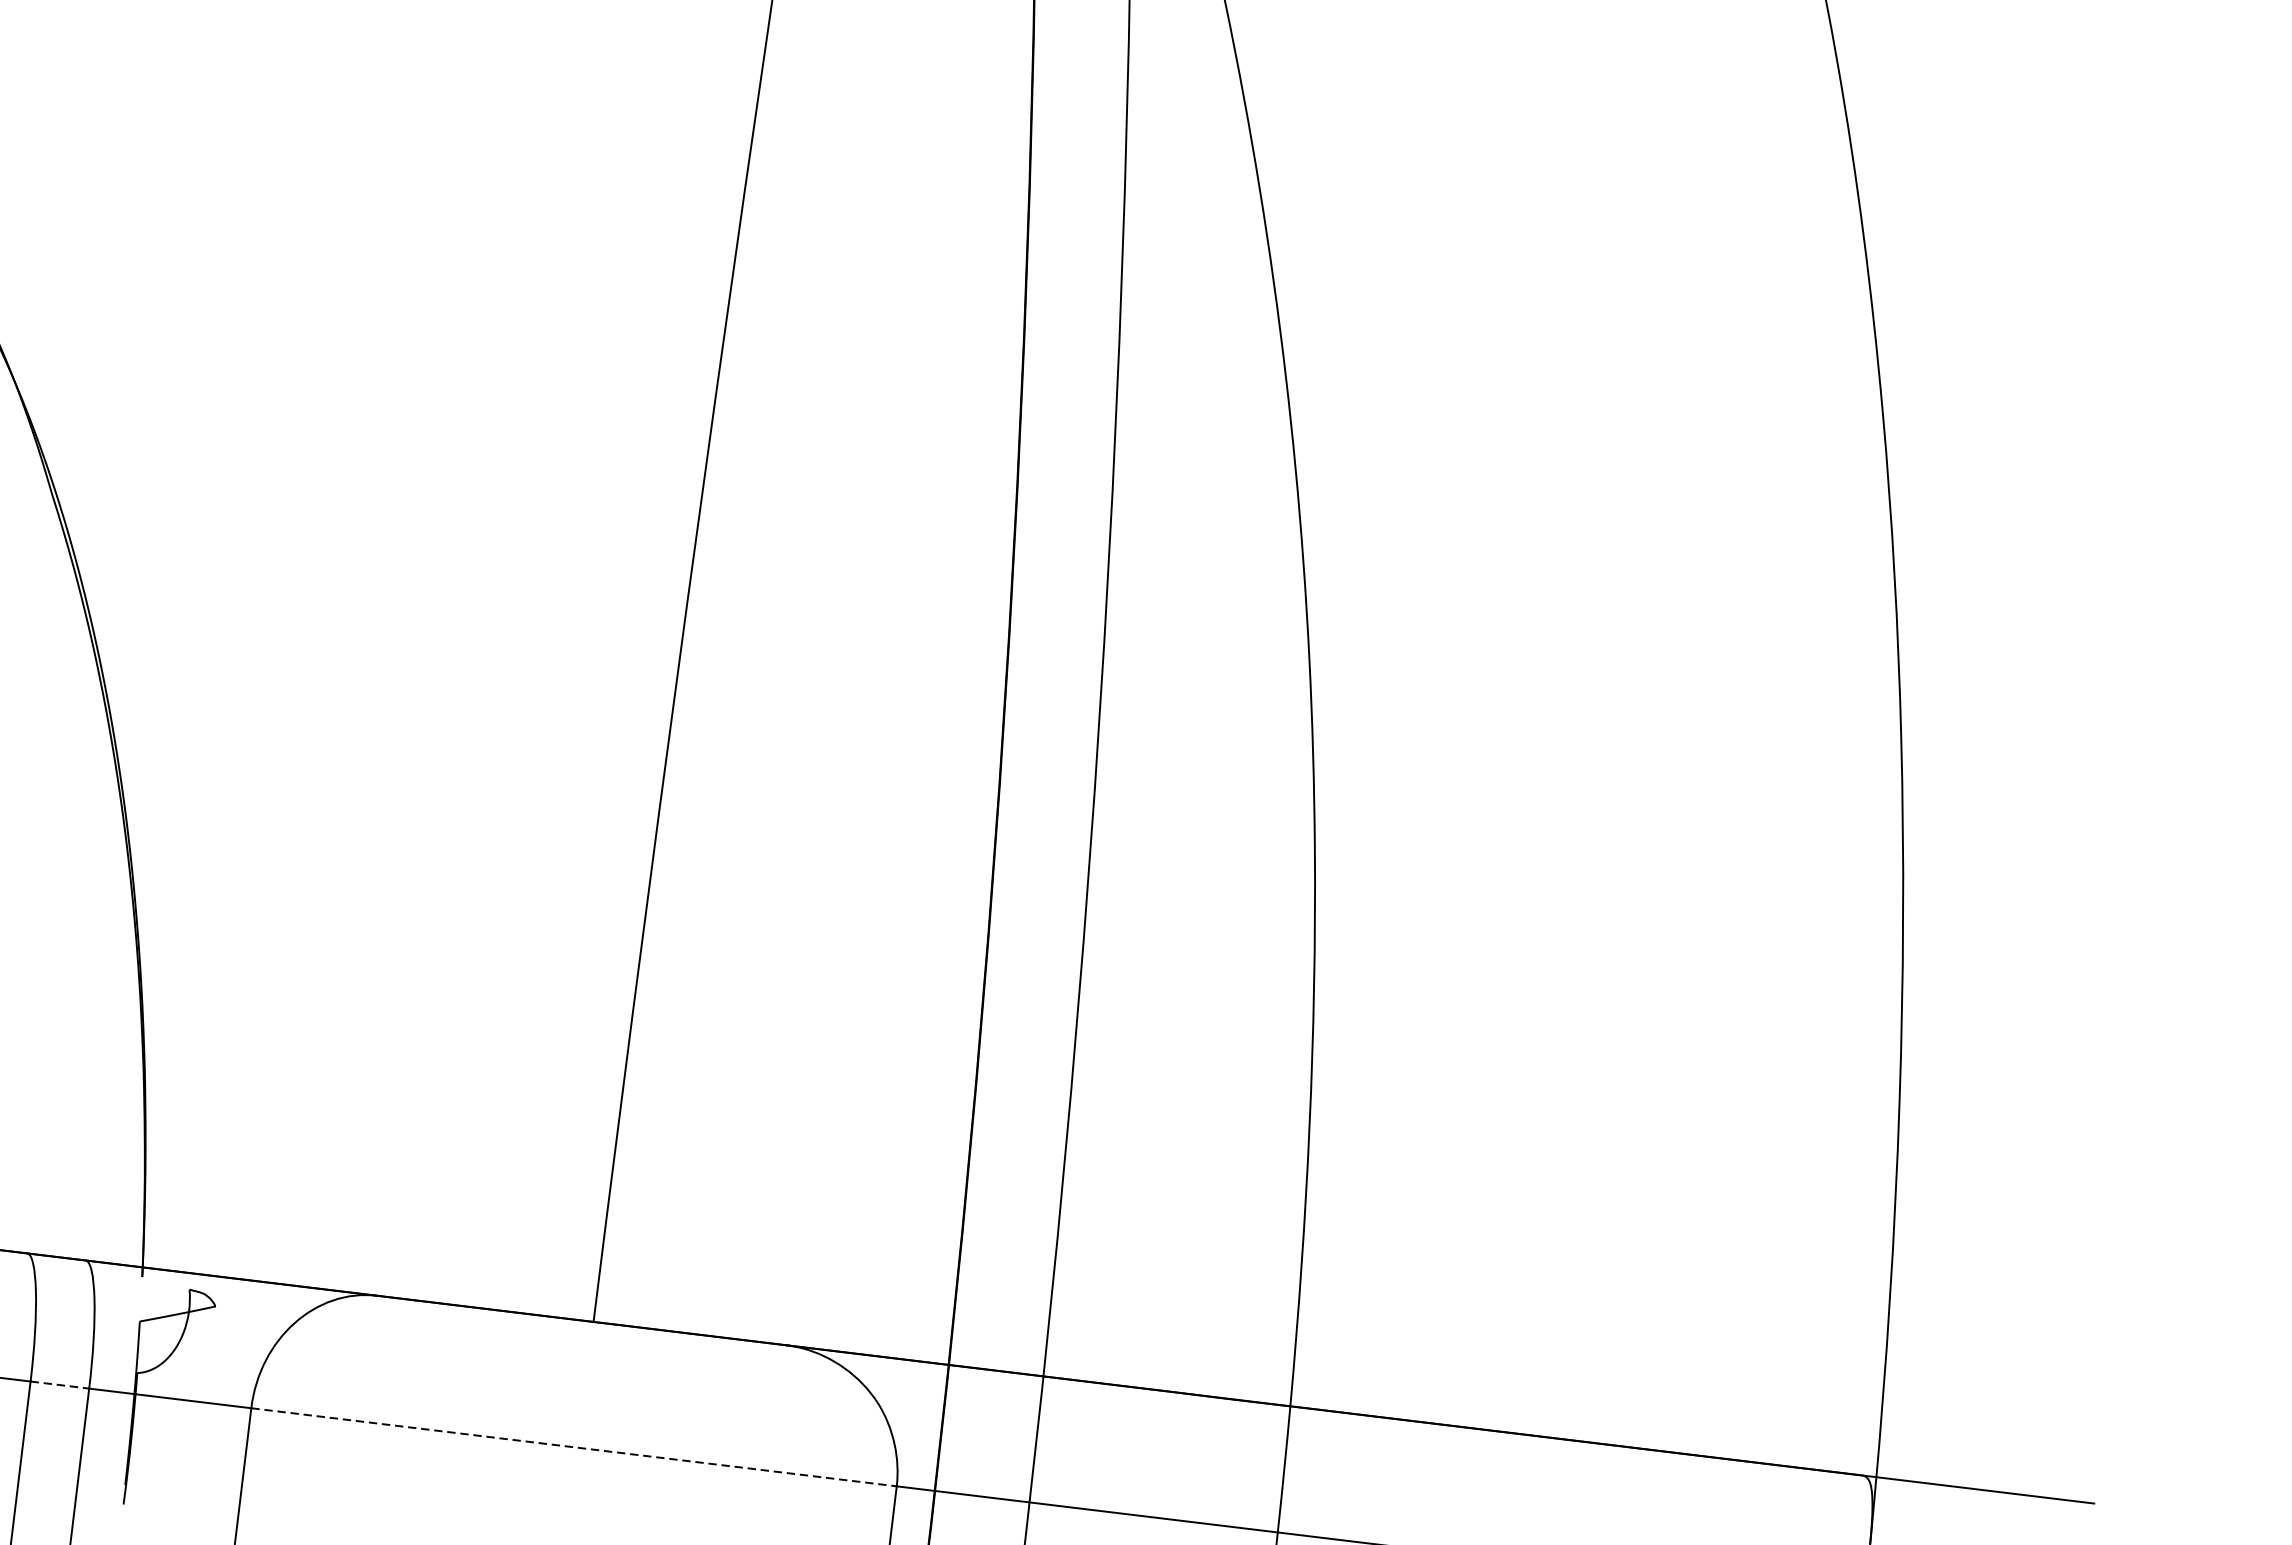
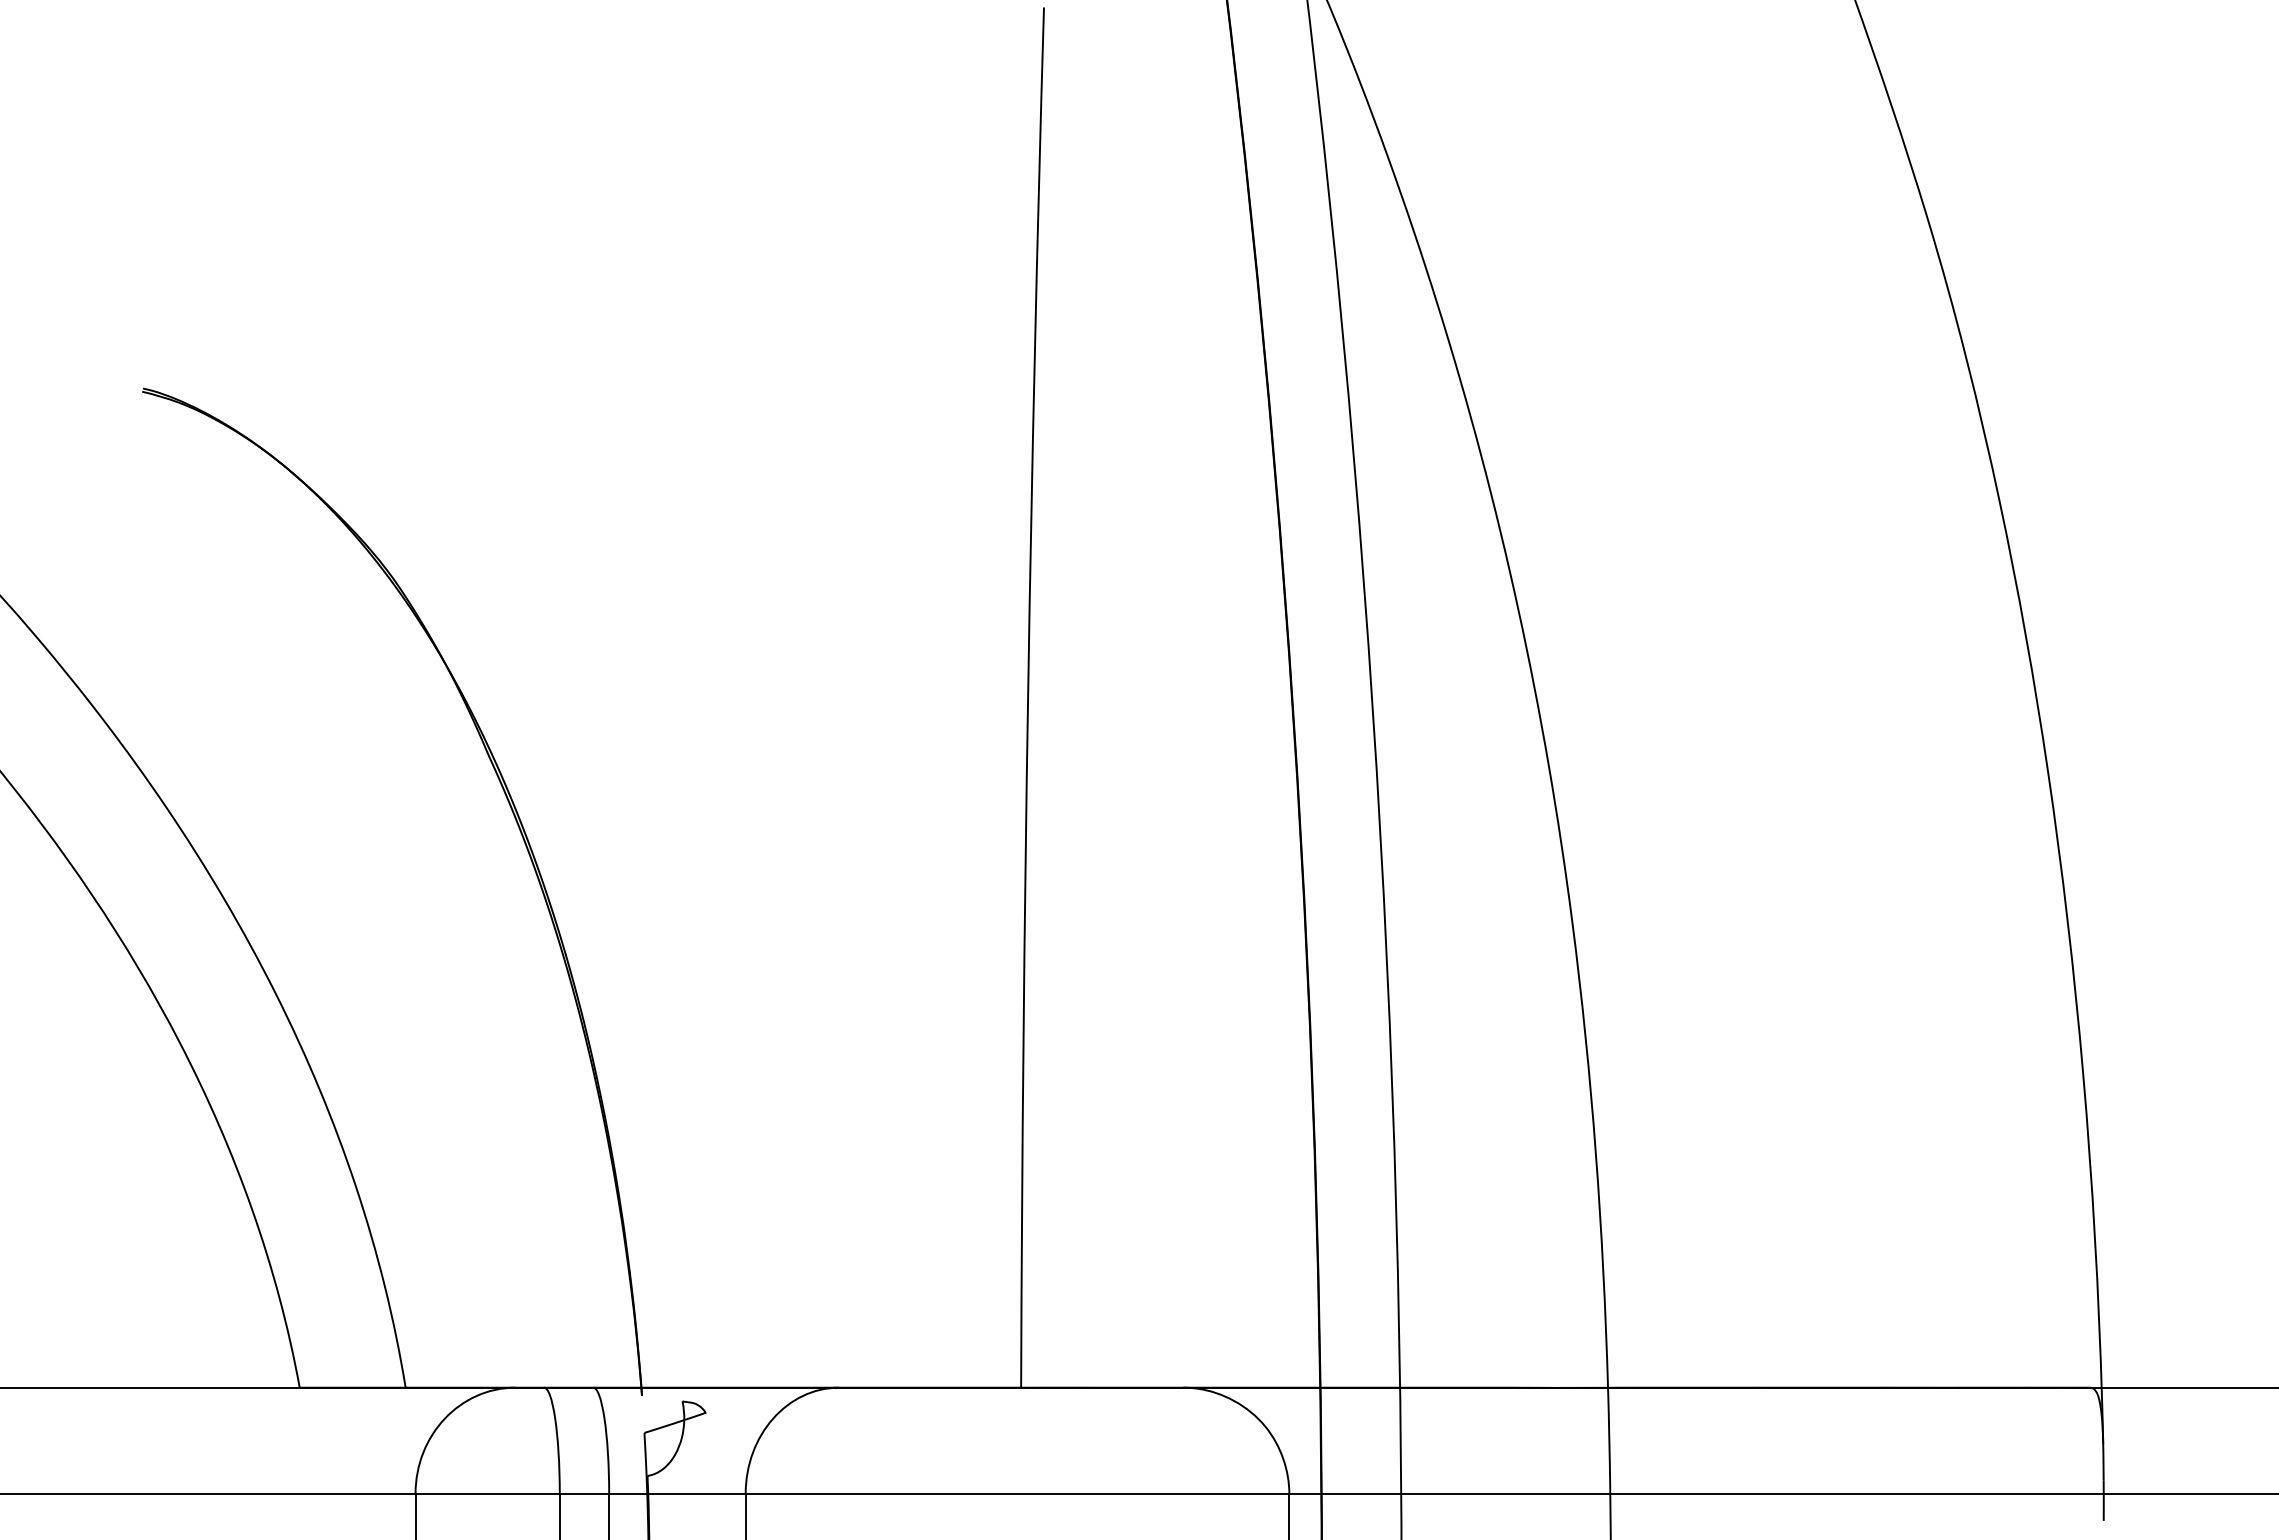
line: (59, 1384) -> (584, 1493), dashed -> solid
line: (574, 1447) -> (1017, 1493), dashed -> solid

